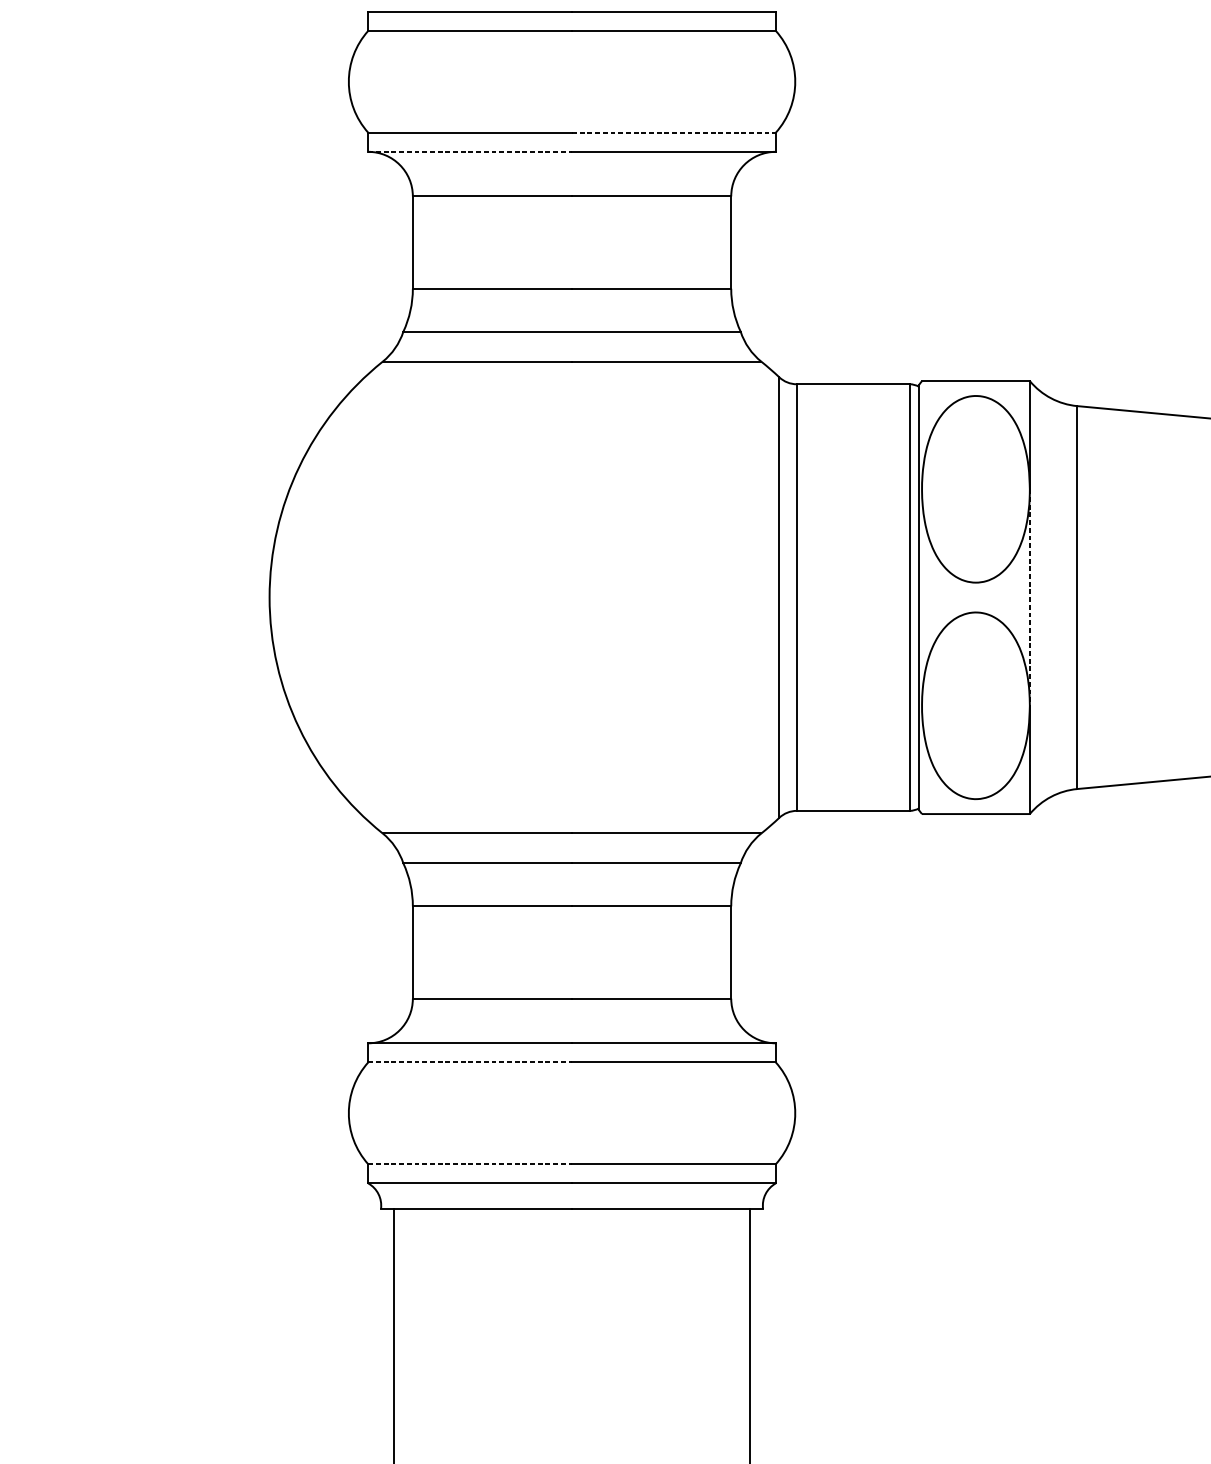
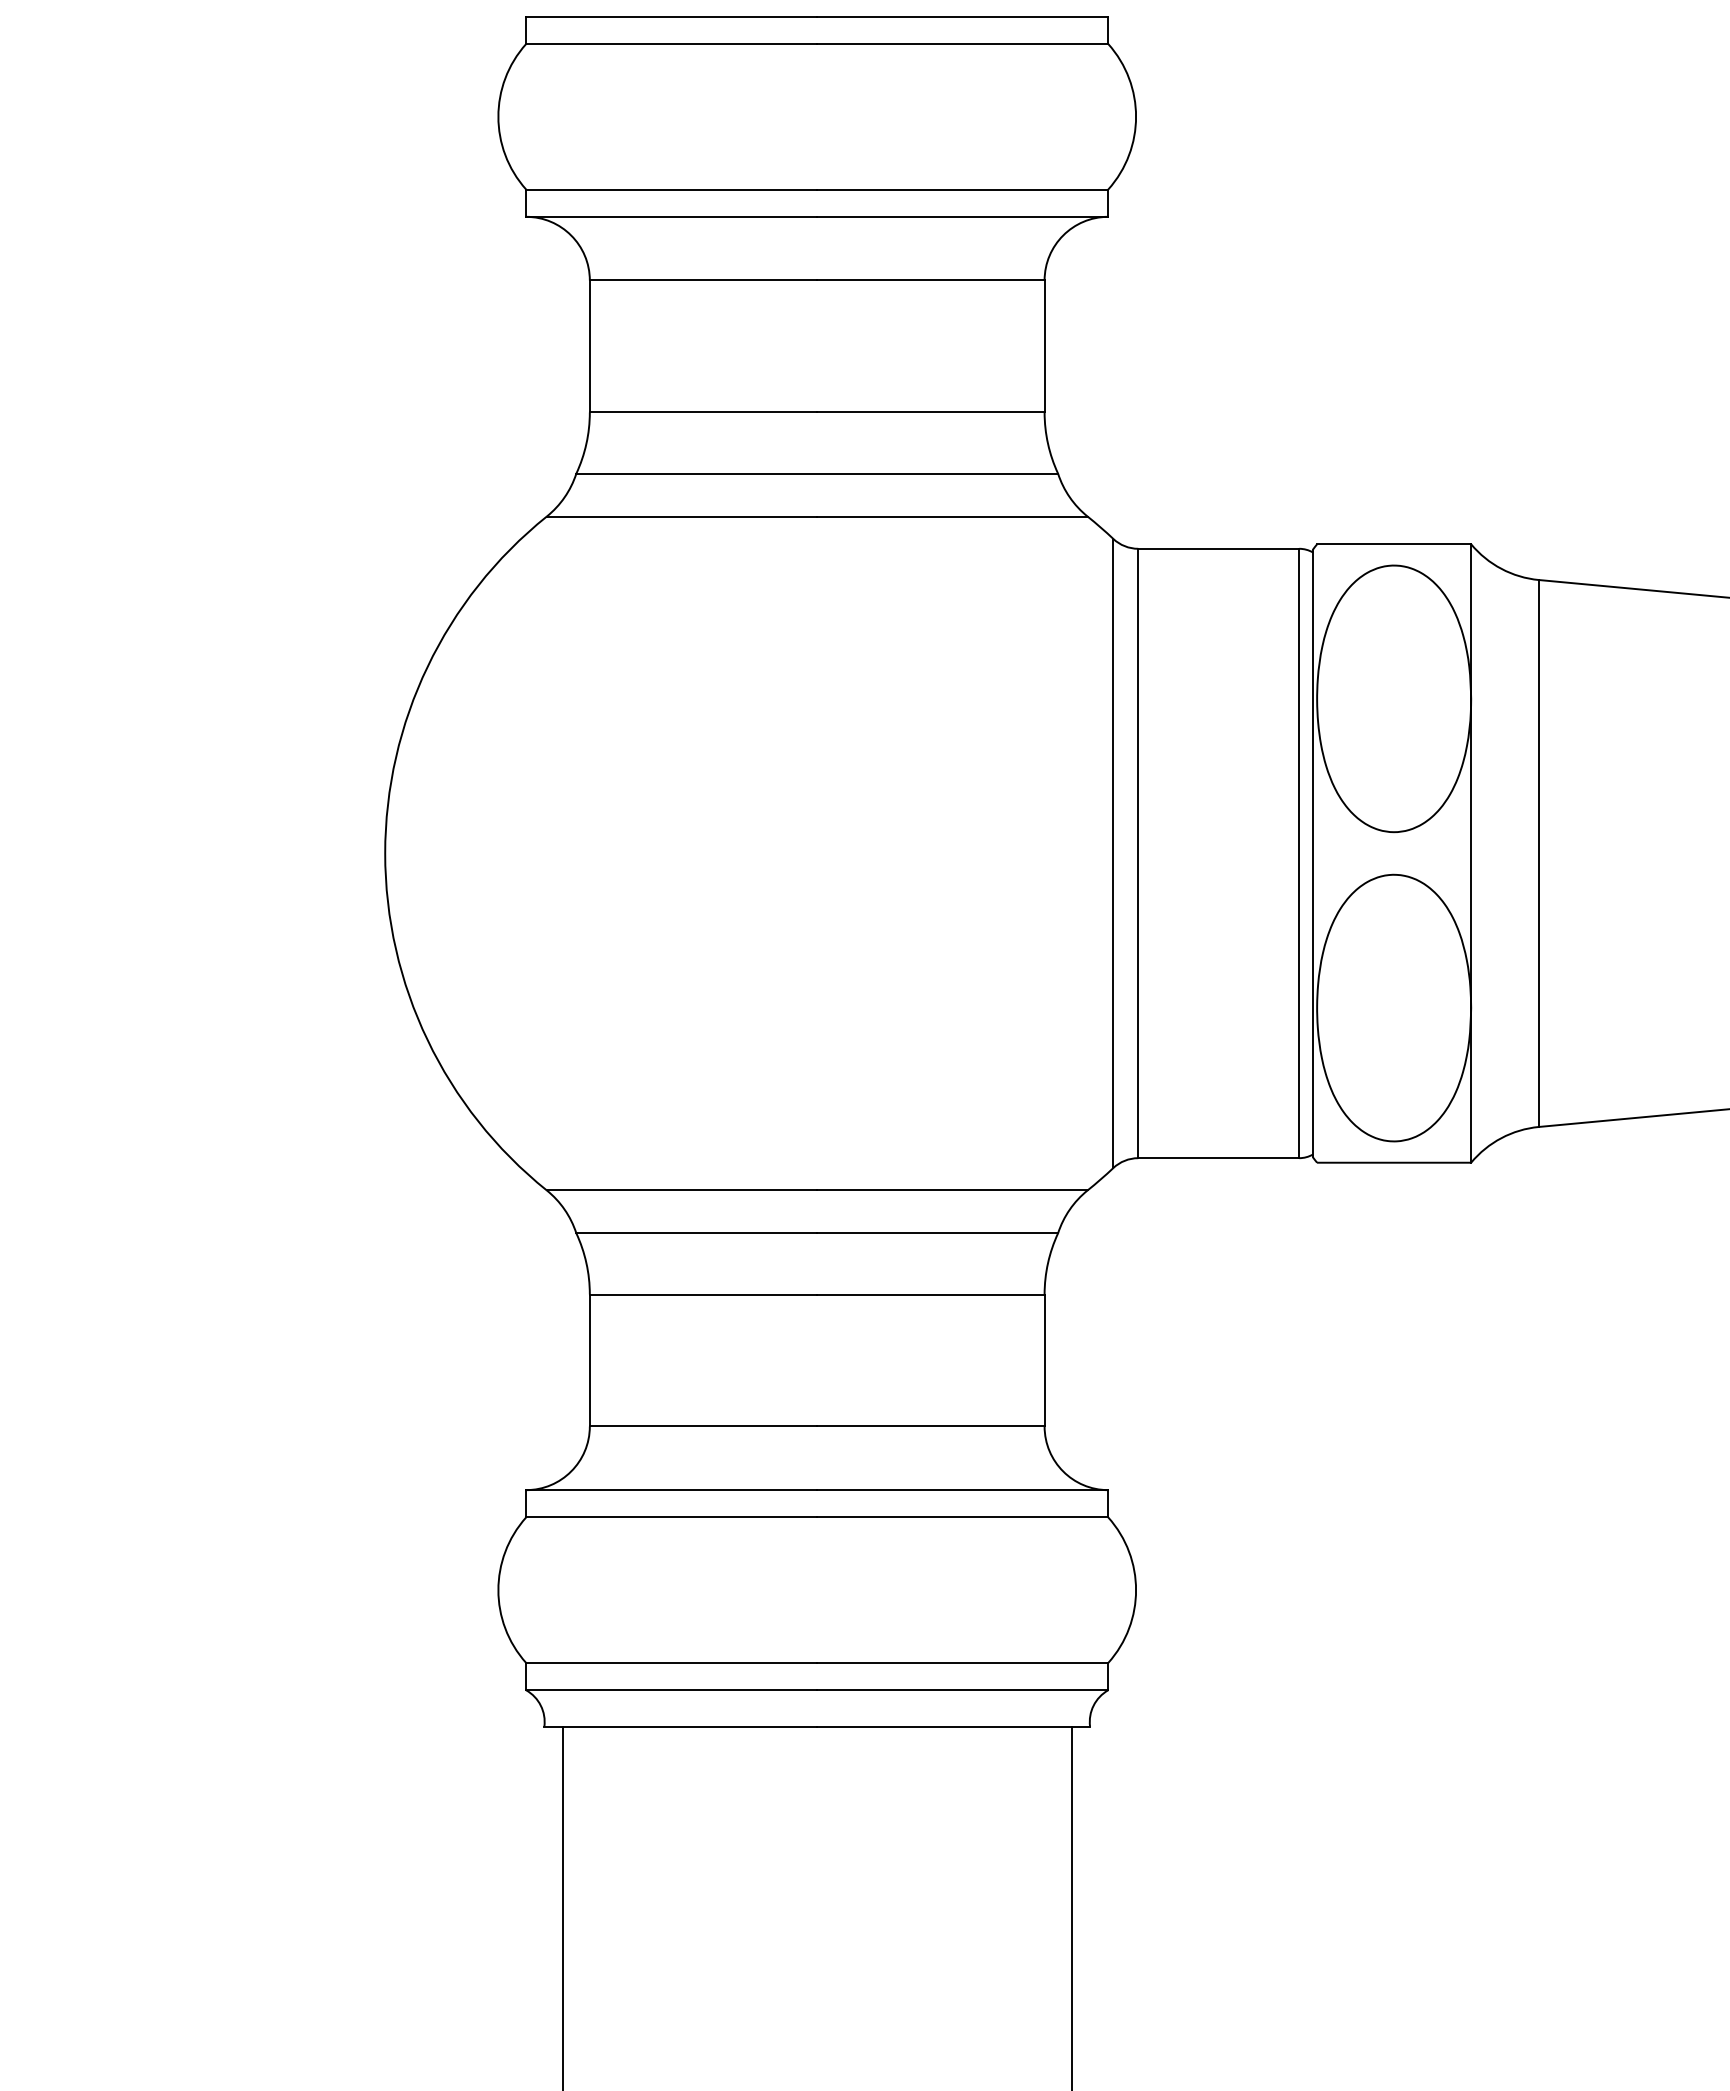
line: (673, 132) -> (962, 189), dashed -> solid
line: (470, 151) -> (671, 216), dashed -> solid
line: (1030, 597) -> (1471, 853), dashed -> solid
line: (470, 1062) -> (671, 1517), dashed -> solid
line: (470, 1163) -> (671, 1662), dashed -> solid

